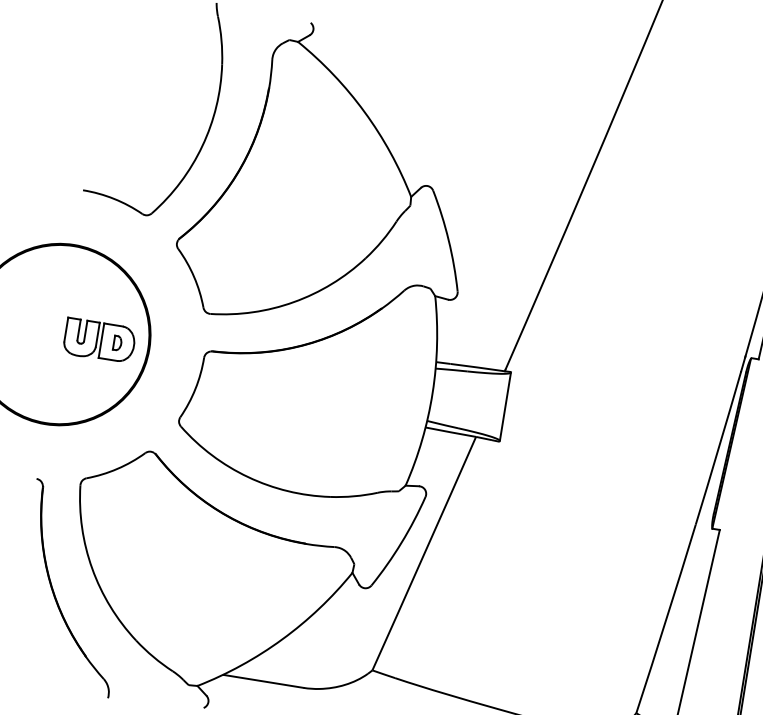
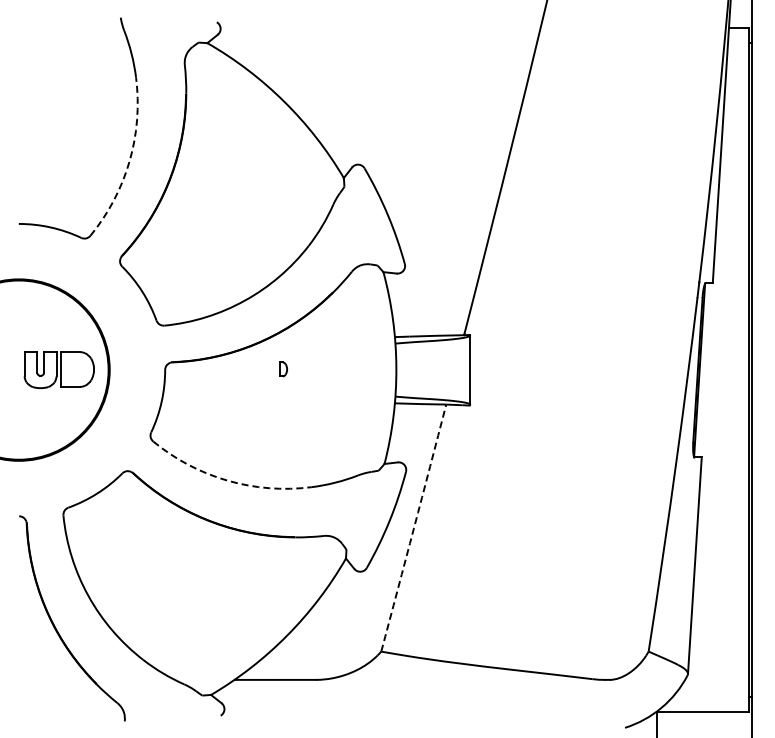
arc: (202, 146) -> (129, 161), solid -> dashed
part: (117, 343) -> (283, 369), moved
arc: (247, 476) -> (227, 480), solid -> dashed
arc: (424, 554) -> (414, 528), solid -> dashed

